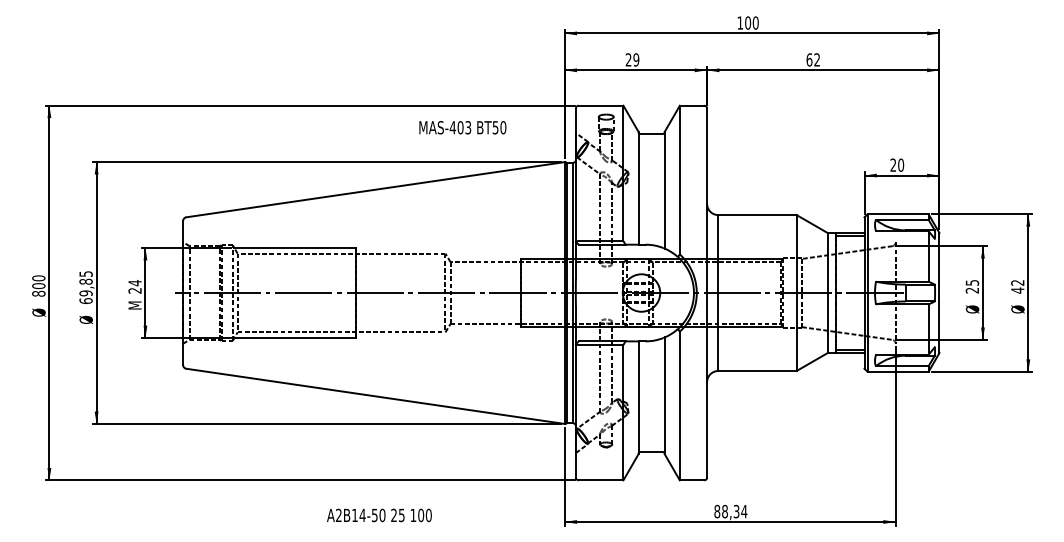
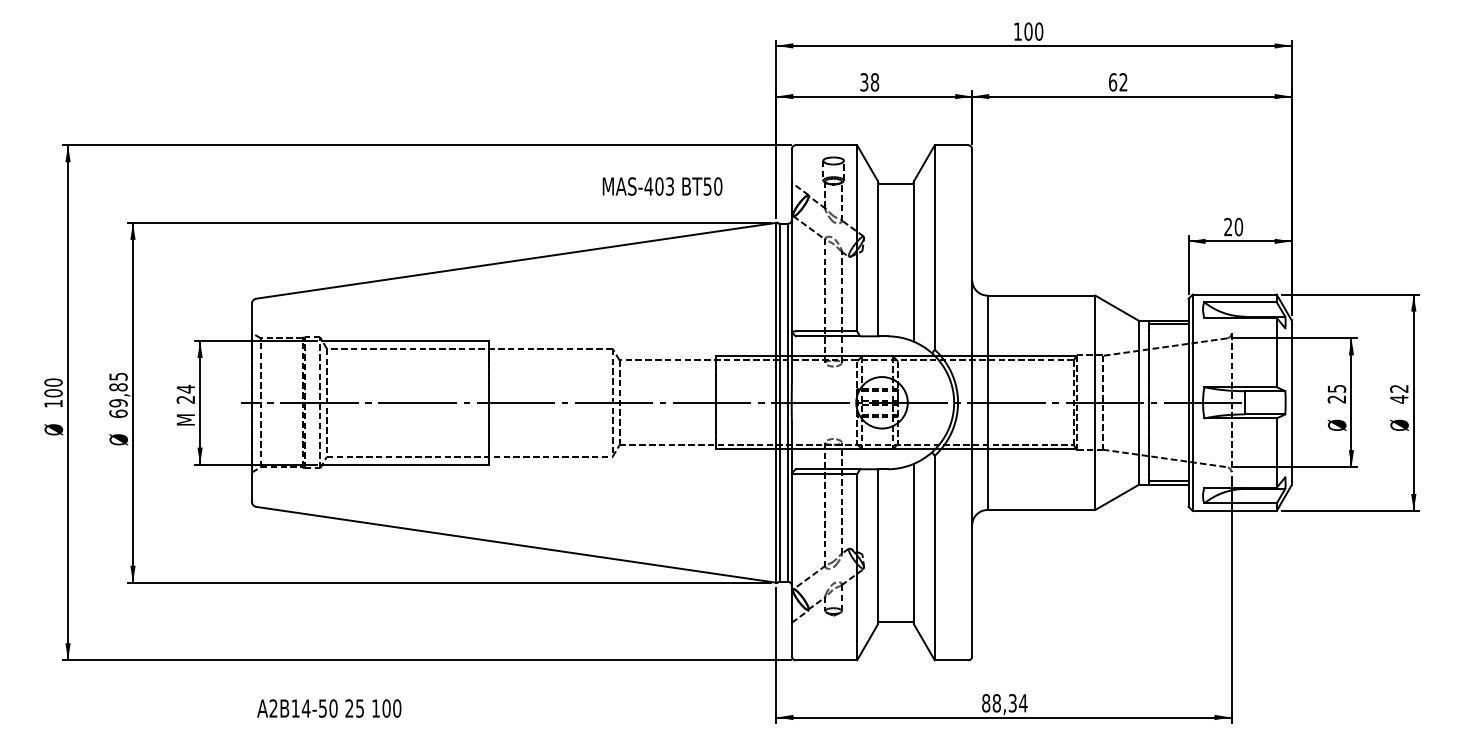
text: (632, 59) -> (869, 81), 29 -> 38
text: (462, 127) -> (662, 186), moved
text: (38, 293) -> (53, 403), 800 -> 100
text: (379, 515) -> (329, 708), moved

